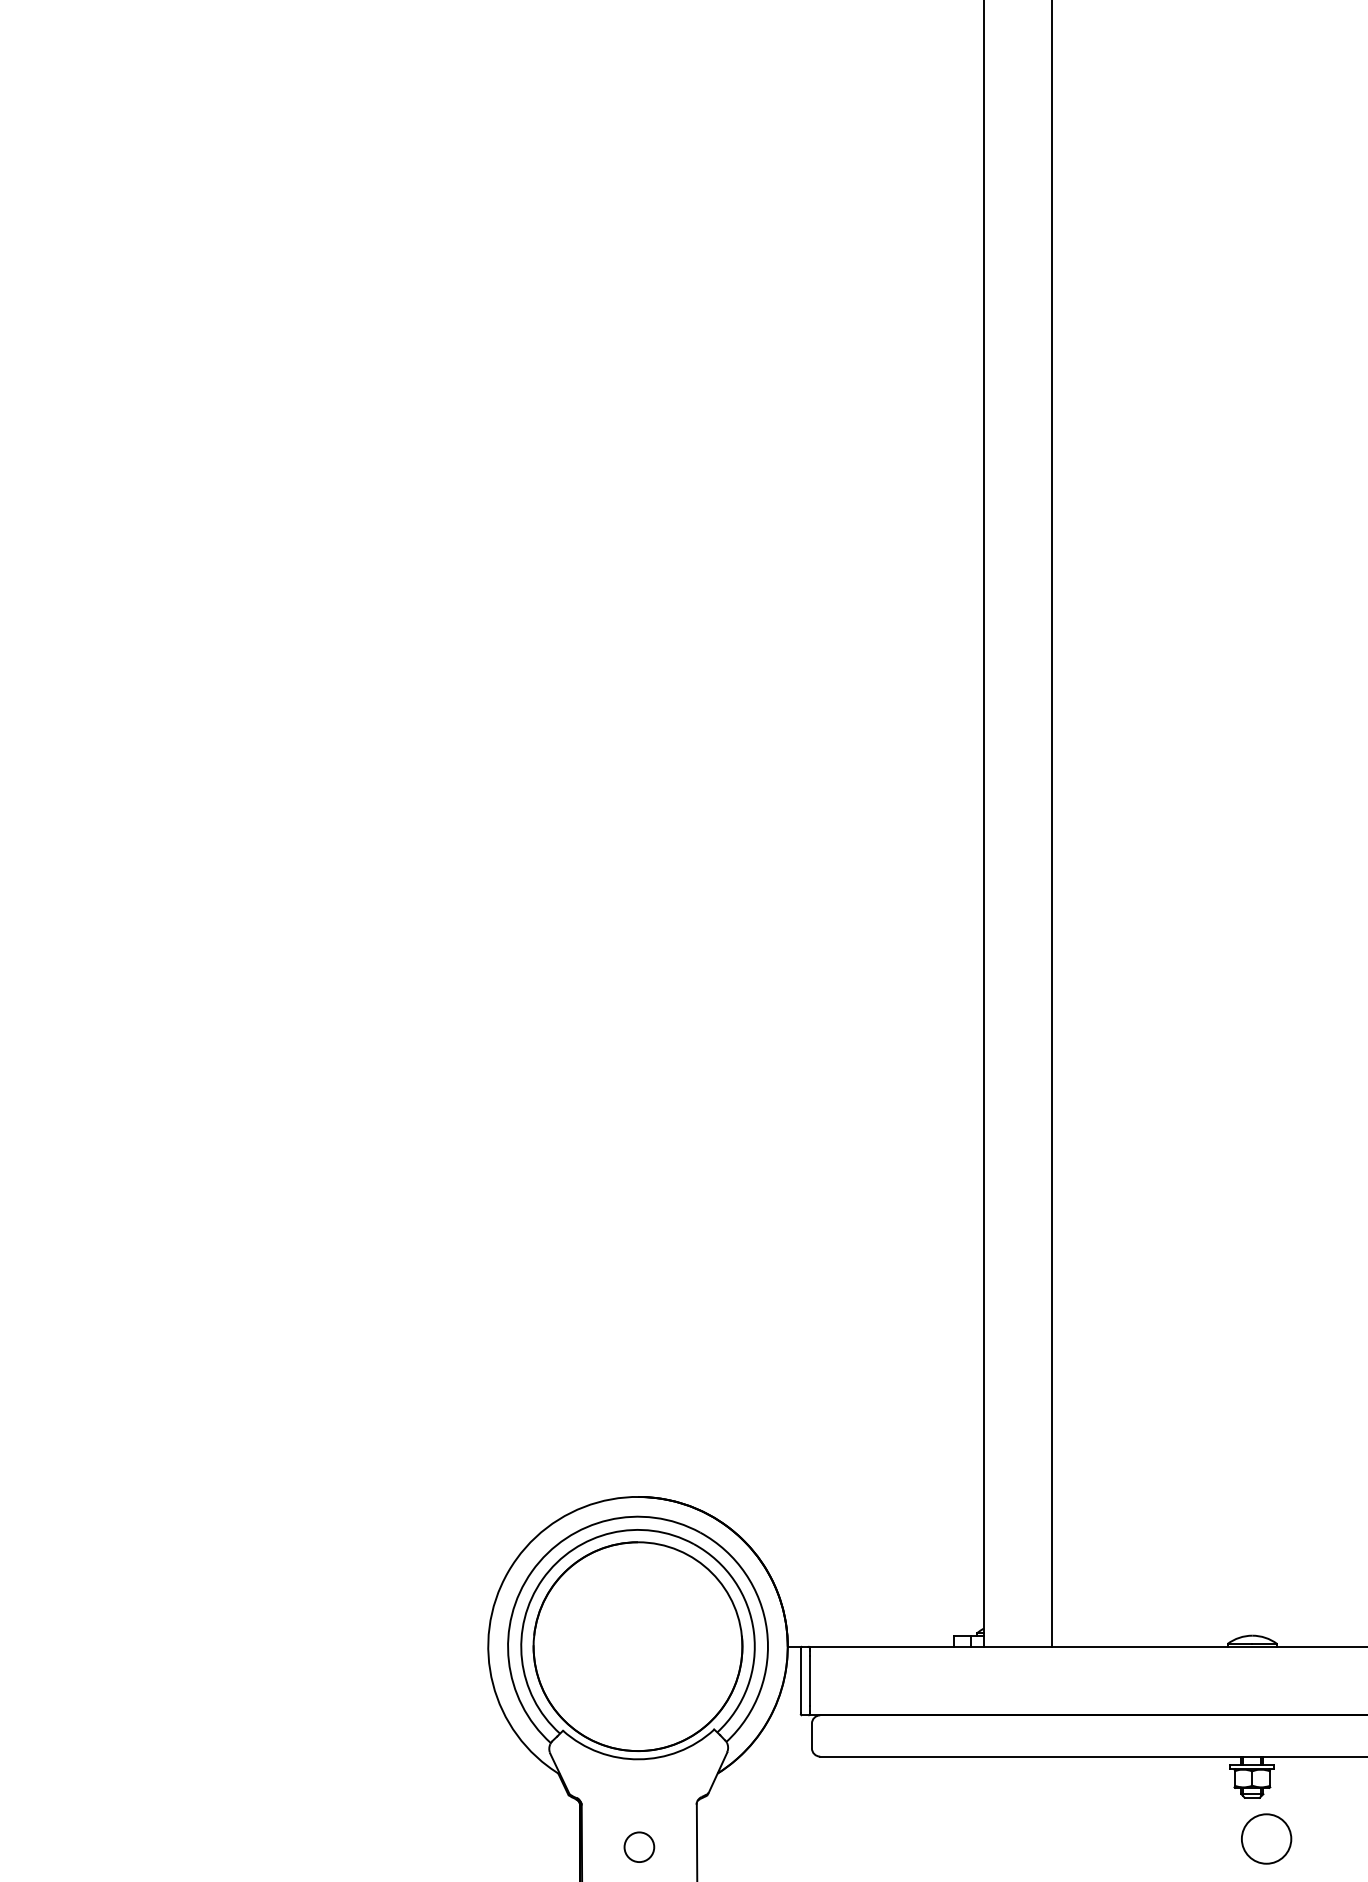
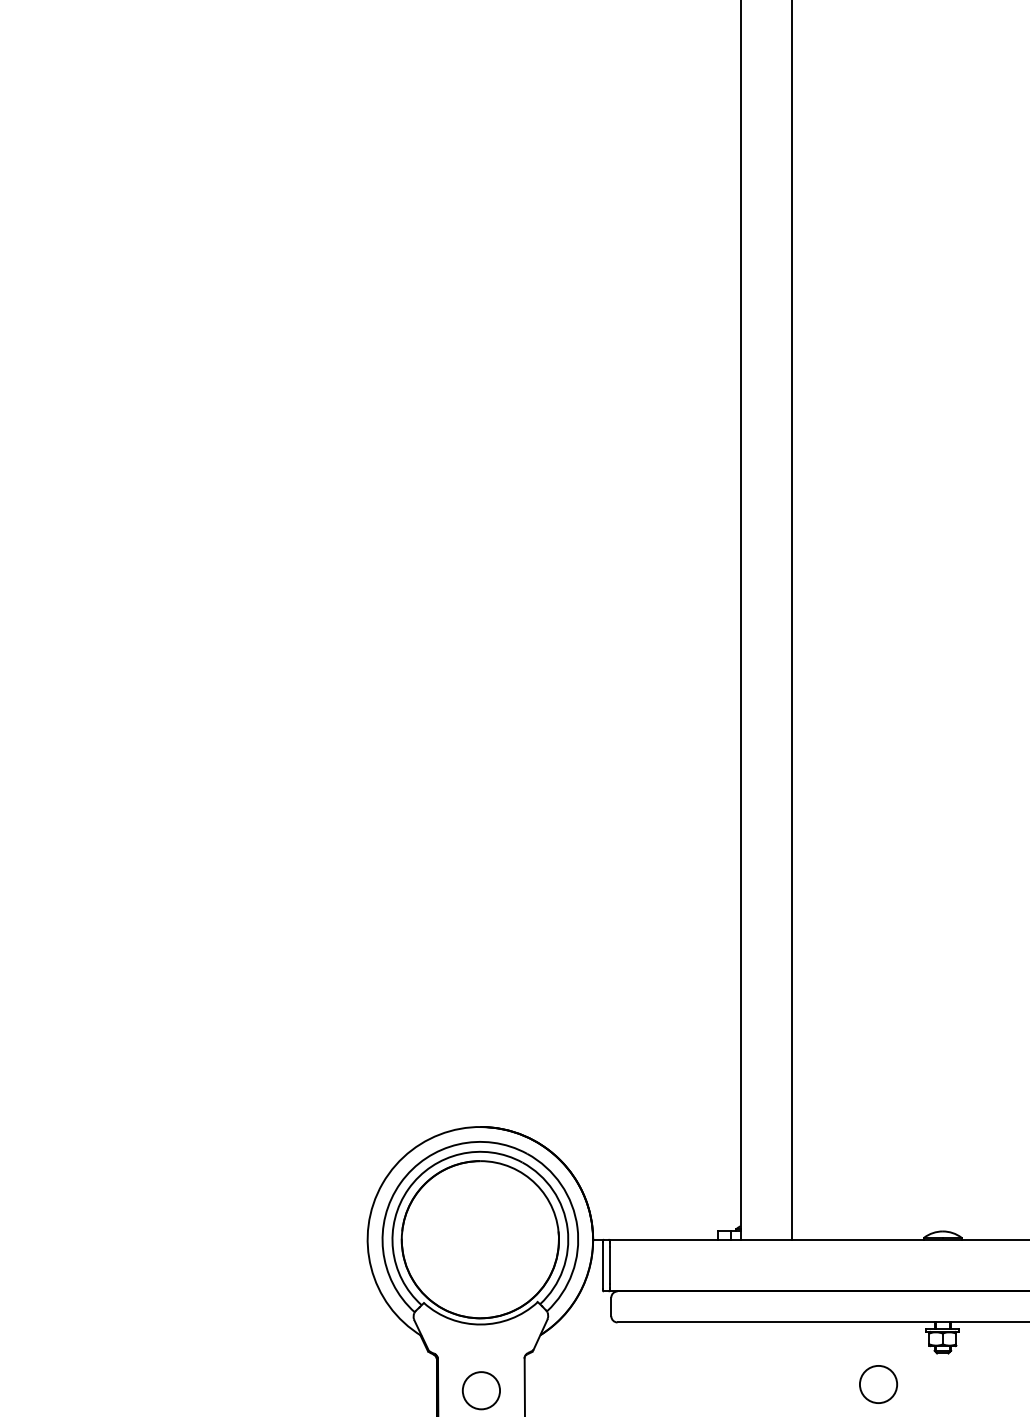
circle: (1266, 1838) -> (878, 1384), moved
circle: (639, 1846) -> (481, 1390), size x1.67

